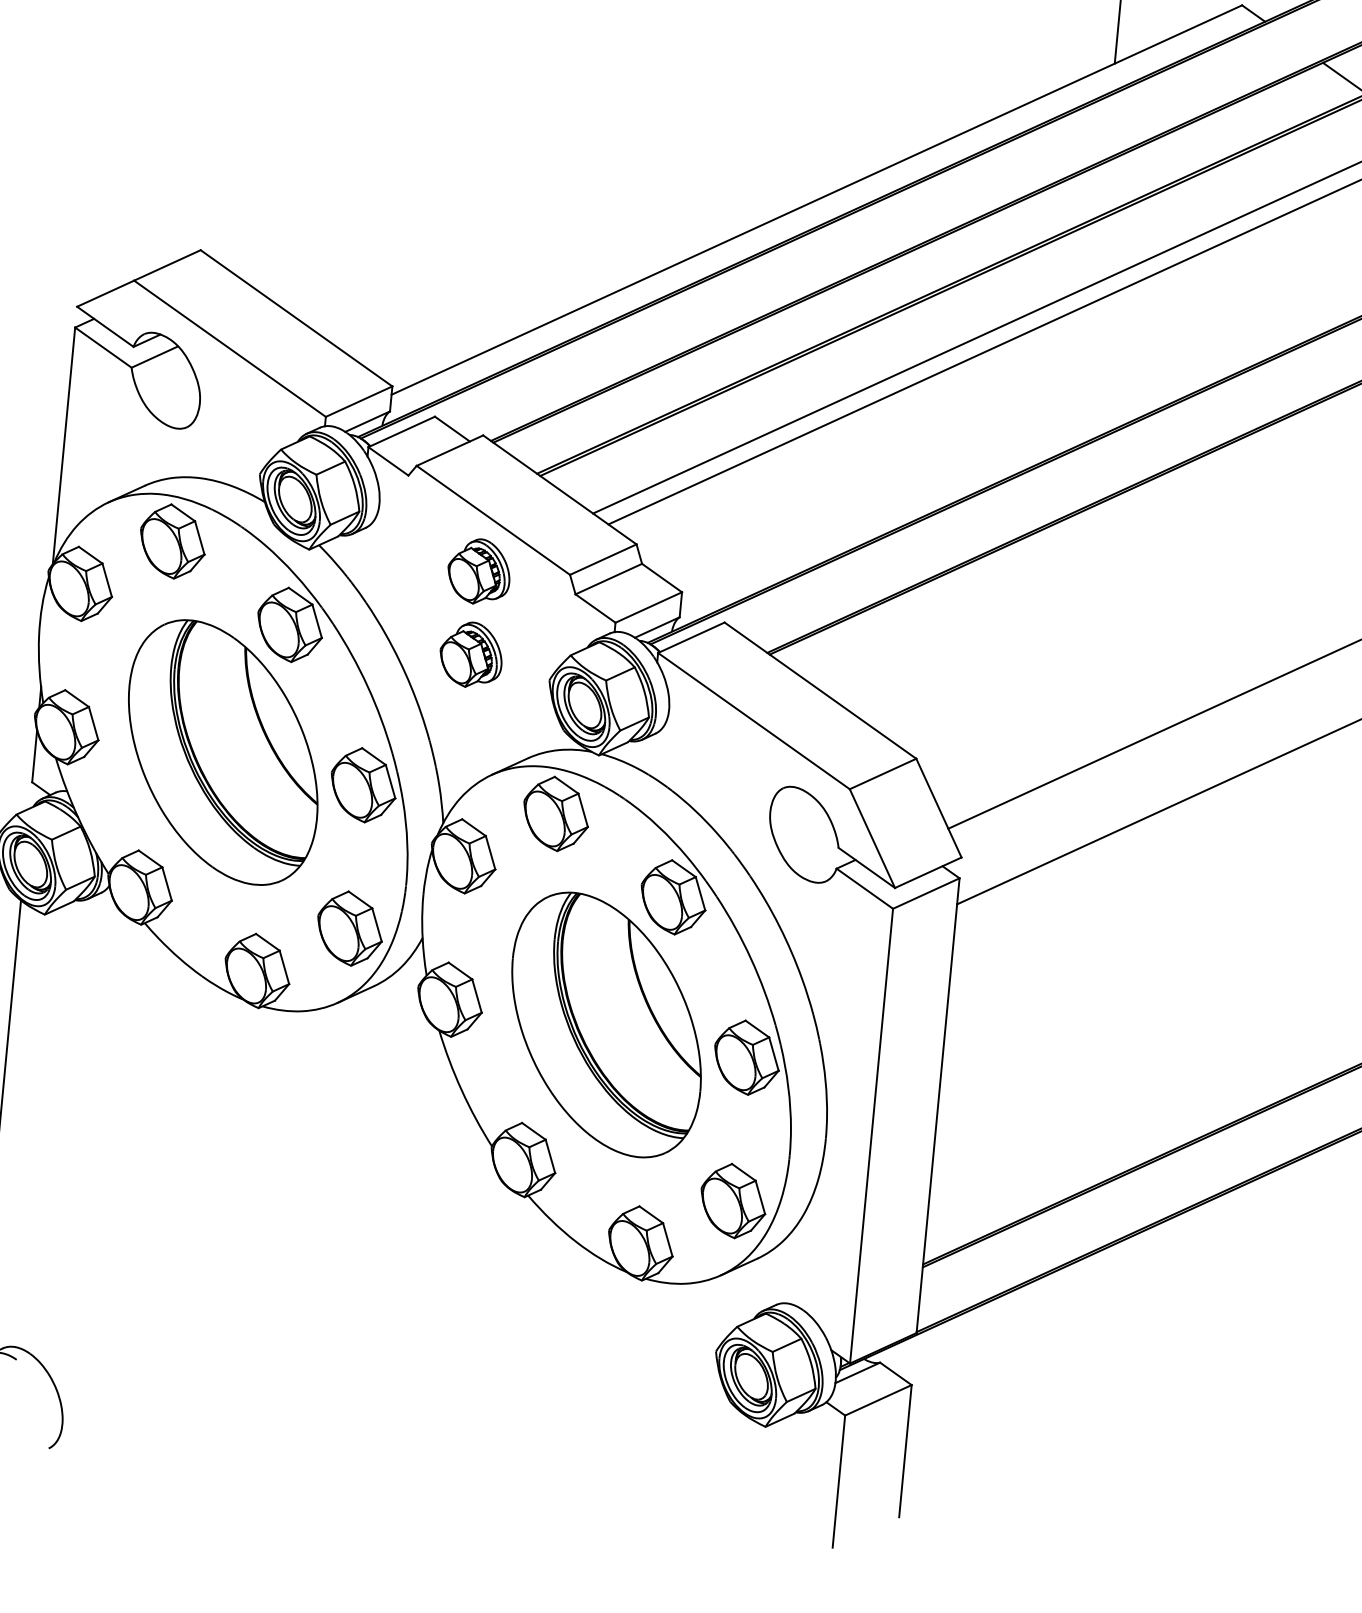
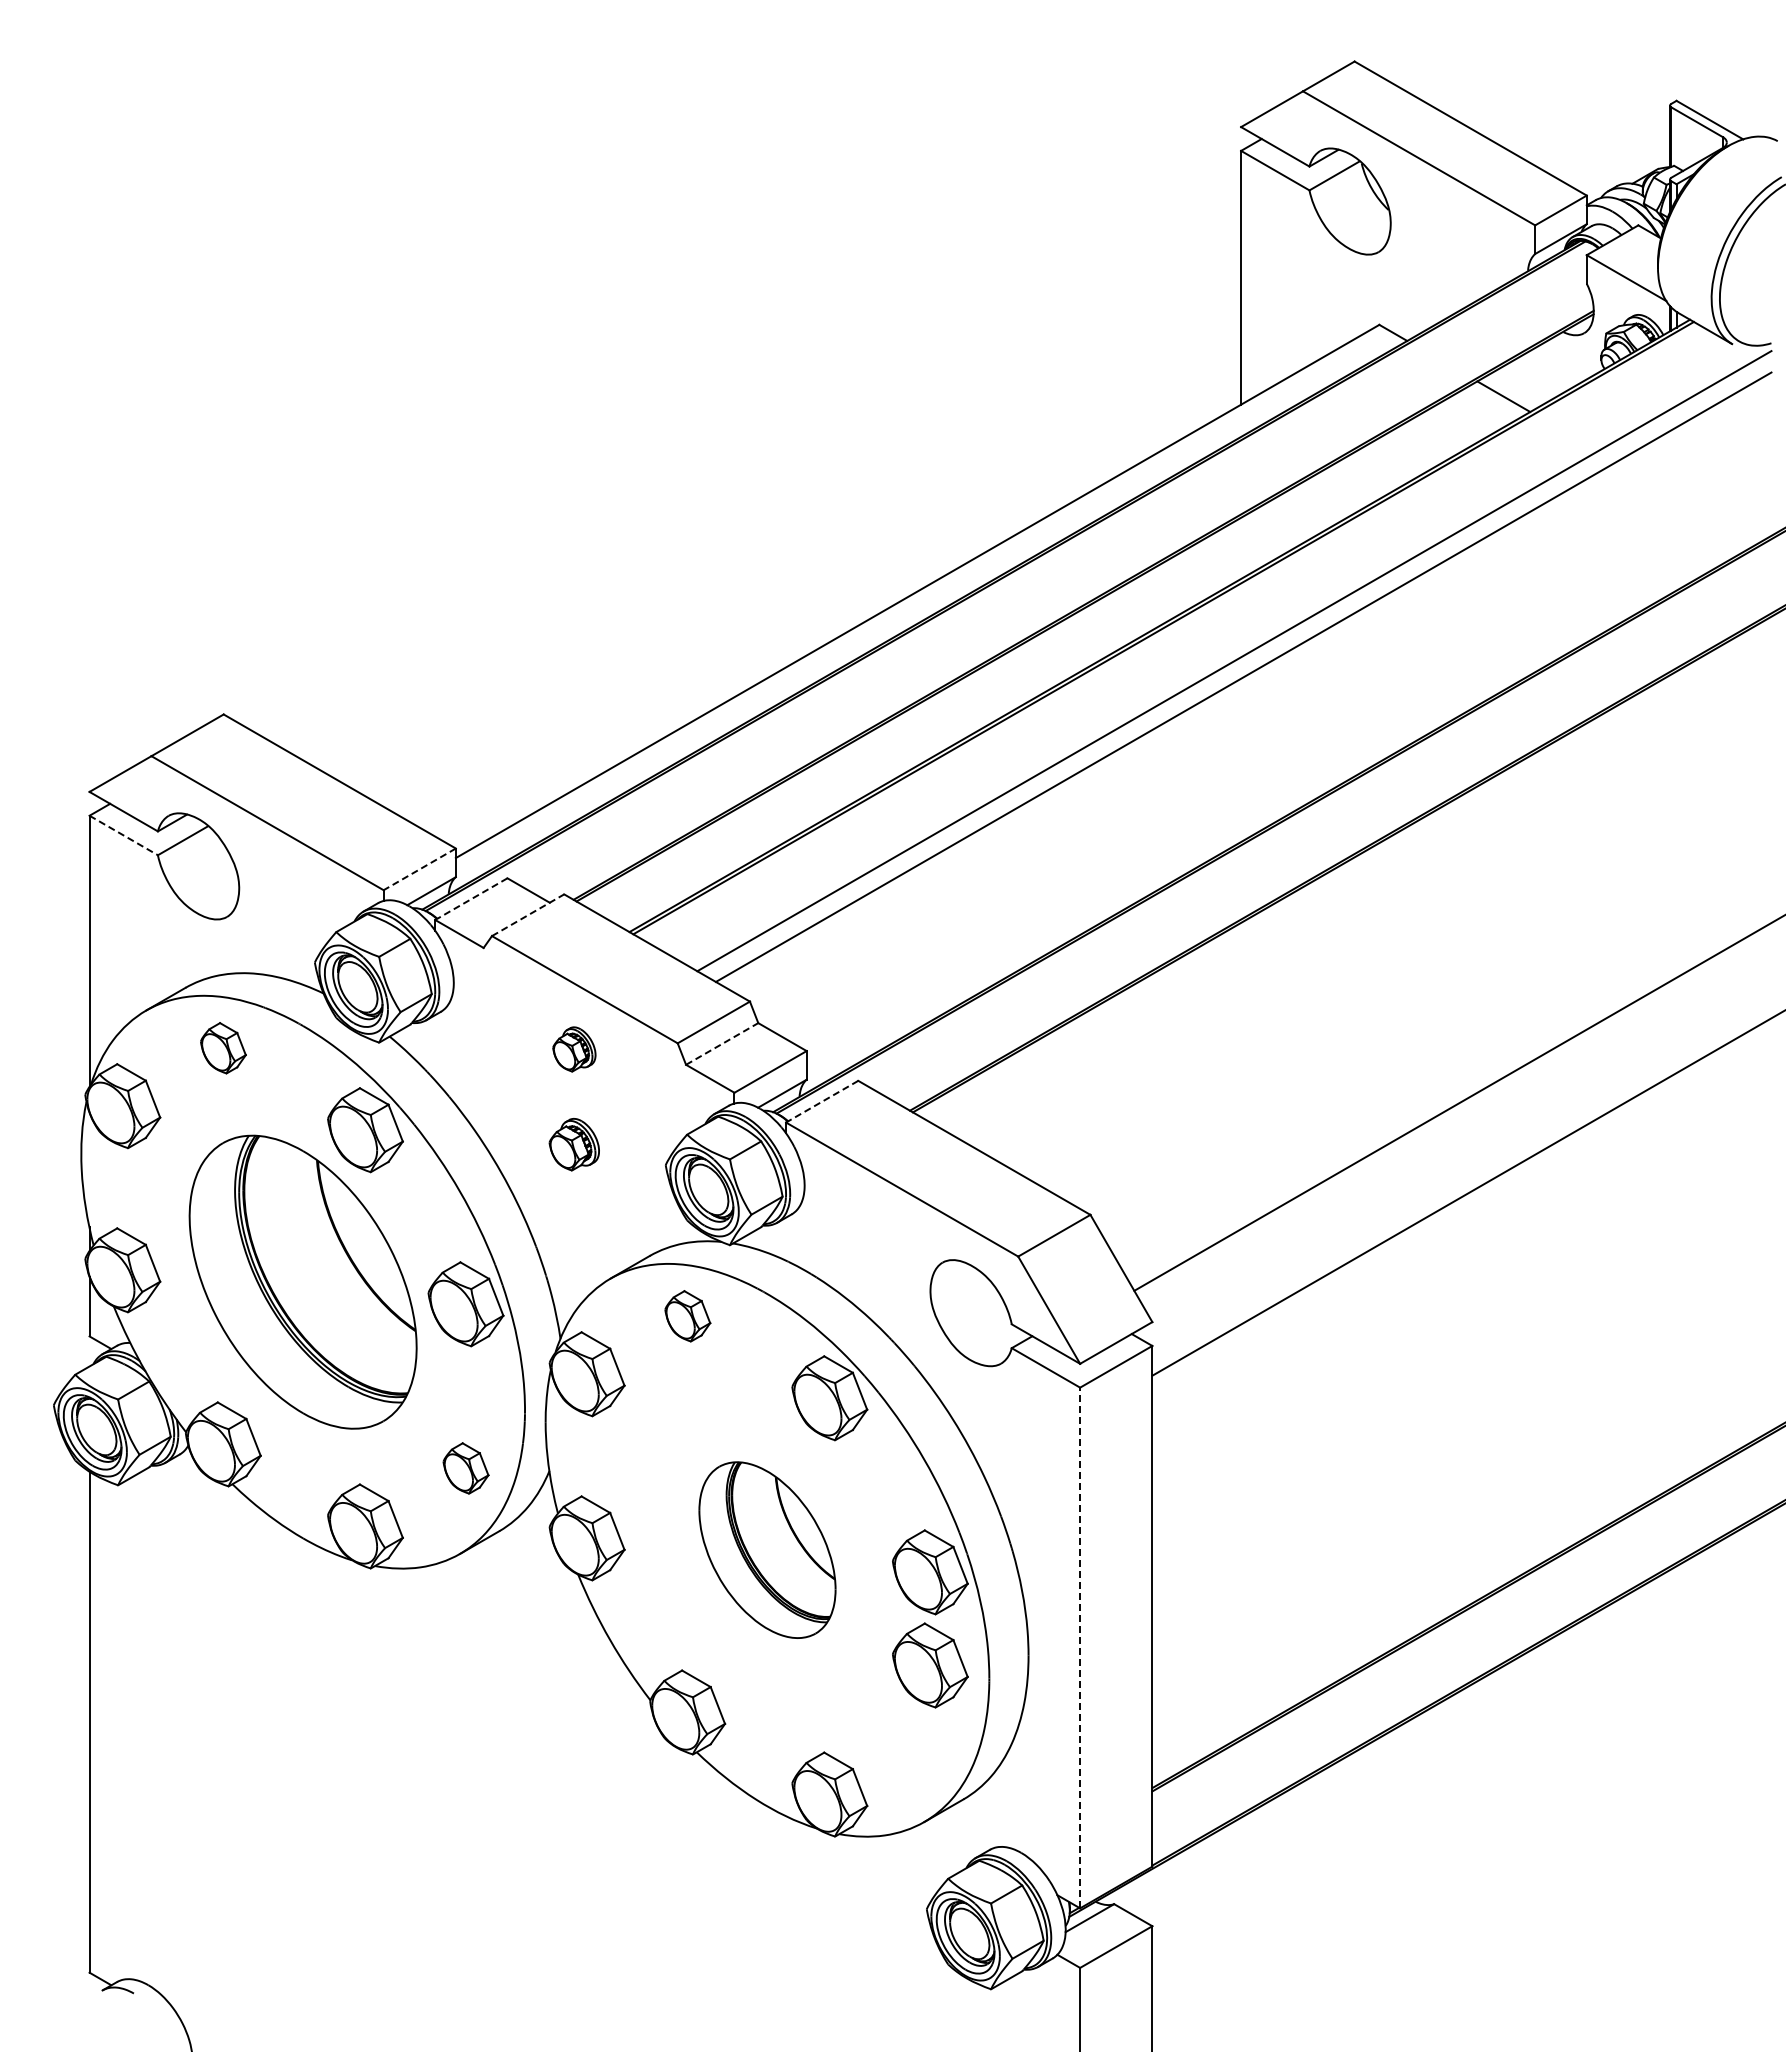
line: (104, 347) -> (124, 835), solid -> dashed
line: (358, 401) -> (419, 869), solid -> dashed
line: (401, 432) -> (471, 899), solid -> dashed
line: (450, 450) -> (528, 915), solid -> dashed
part: (172, 541) -> (223, 1048), size x0.6
part: (479, 571) -> (574, 1049), size x0.6
line: (609, 578) -> (722, 1043), solid -> dashed
line: (691, 637) -> (822, 1101), solid -> dashed
part: (471, 654) -> (574, 1144), size x0.7
part: (556, 814) -> (687, 1316), size x0.6
part: (349, 928) -> (465, 1468), size x0.6
part: (606, 1024) -> (767, 1549), size x0.6
line: (871, 1135) -> (1080, 1647), solid -> dashed
part: (733, 1201) -> (930, 1665), moved

